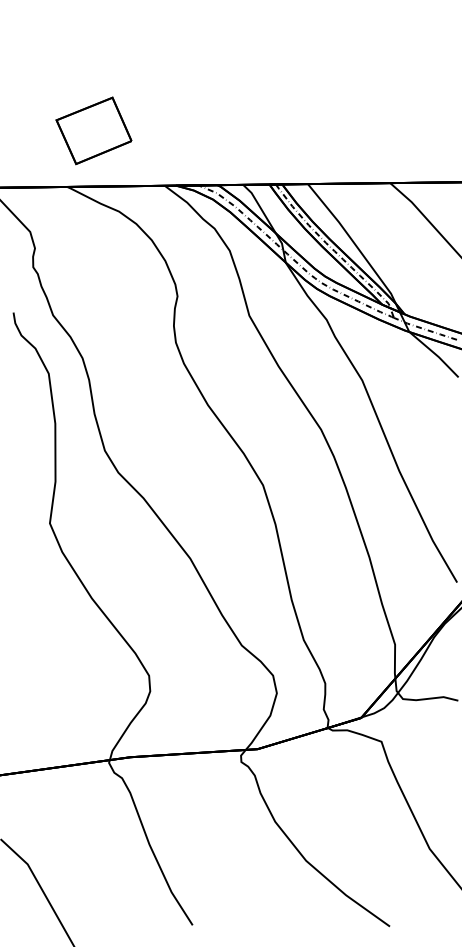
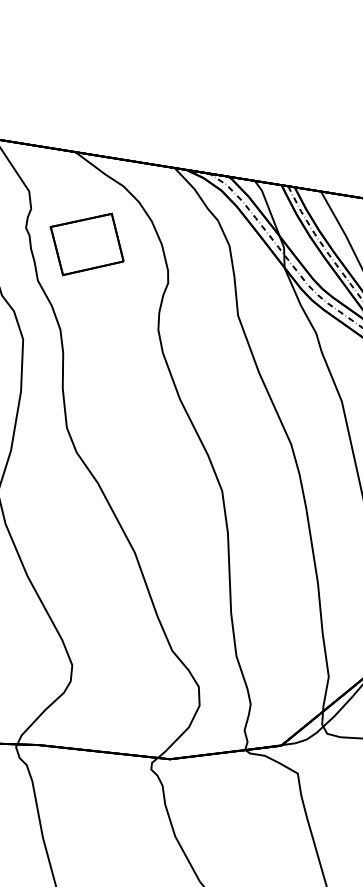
part: (93, 130) -> (86, 243), moved

